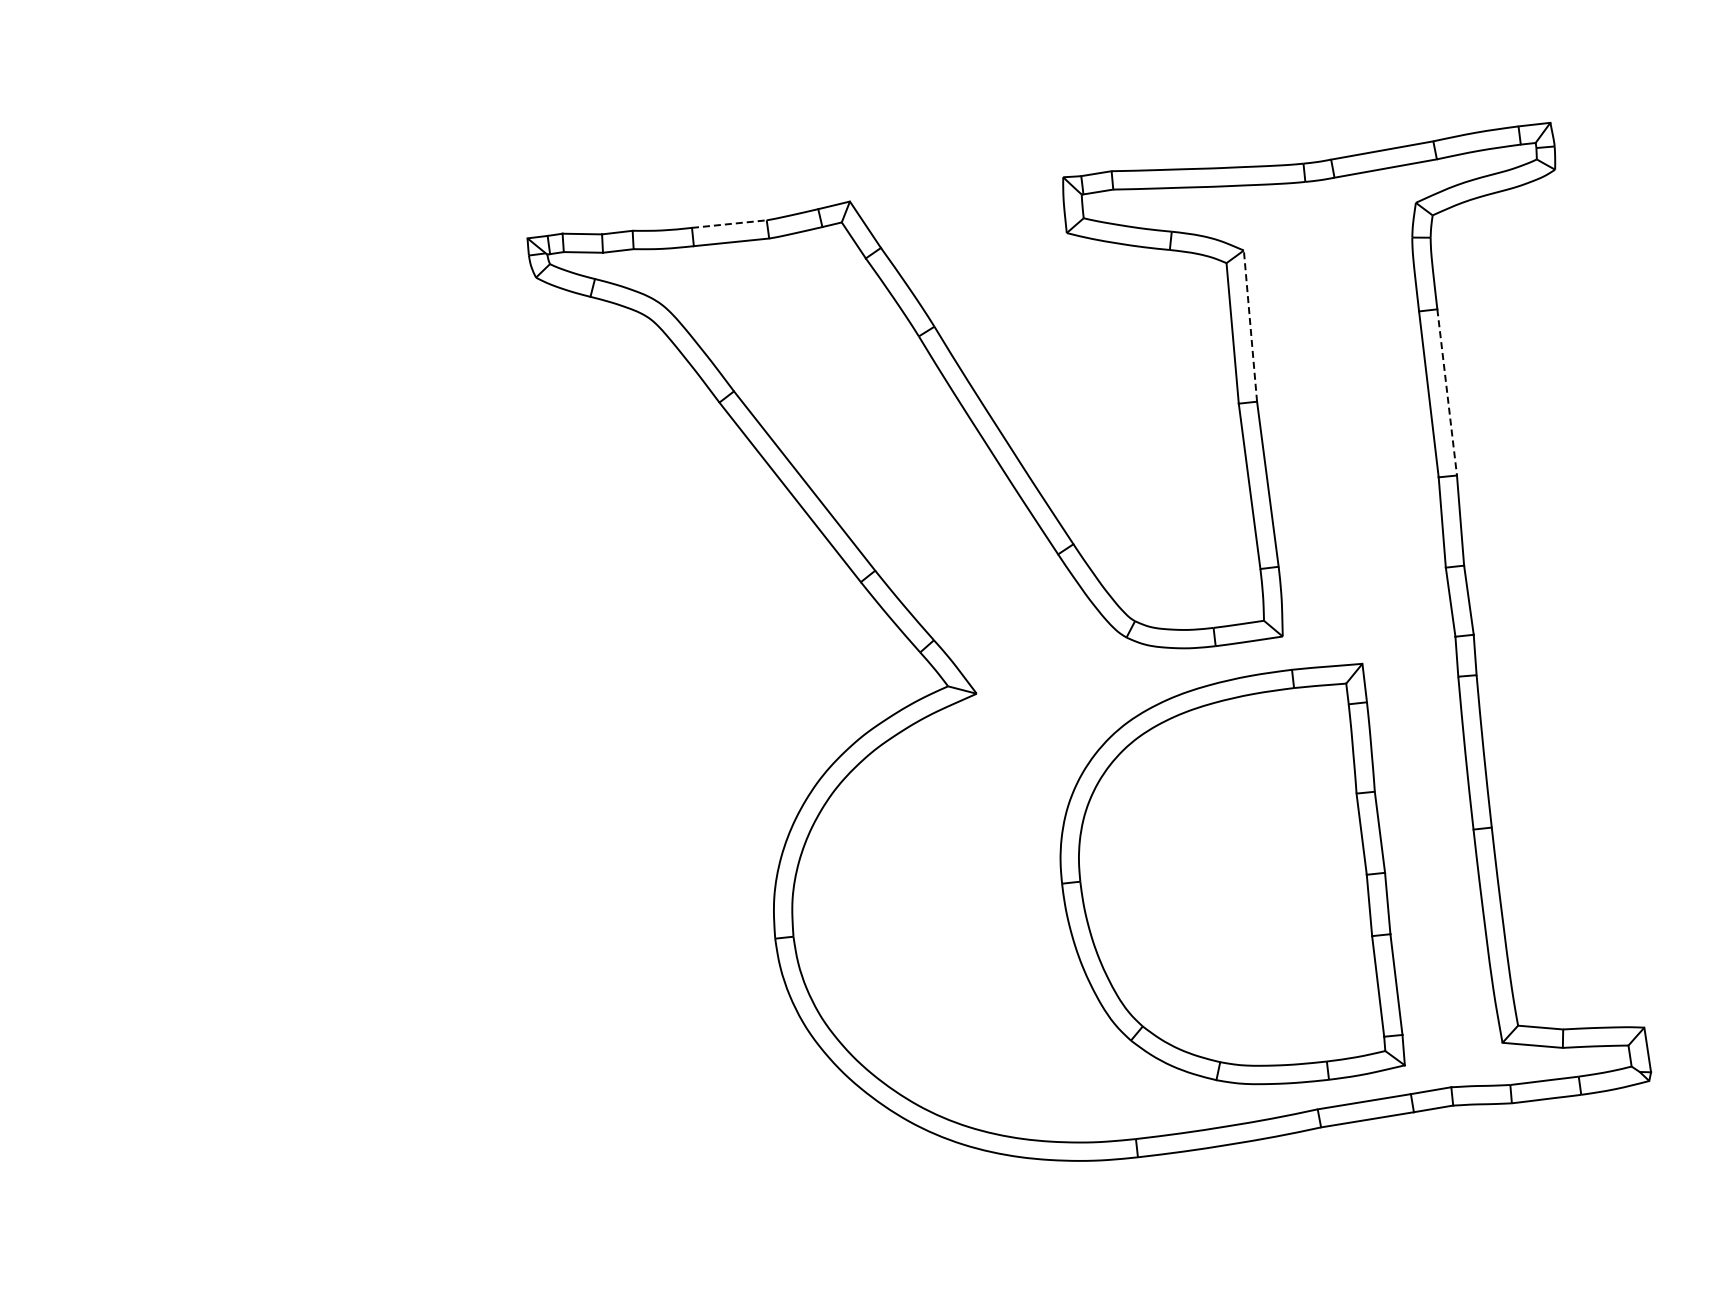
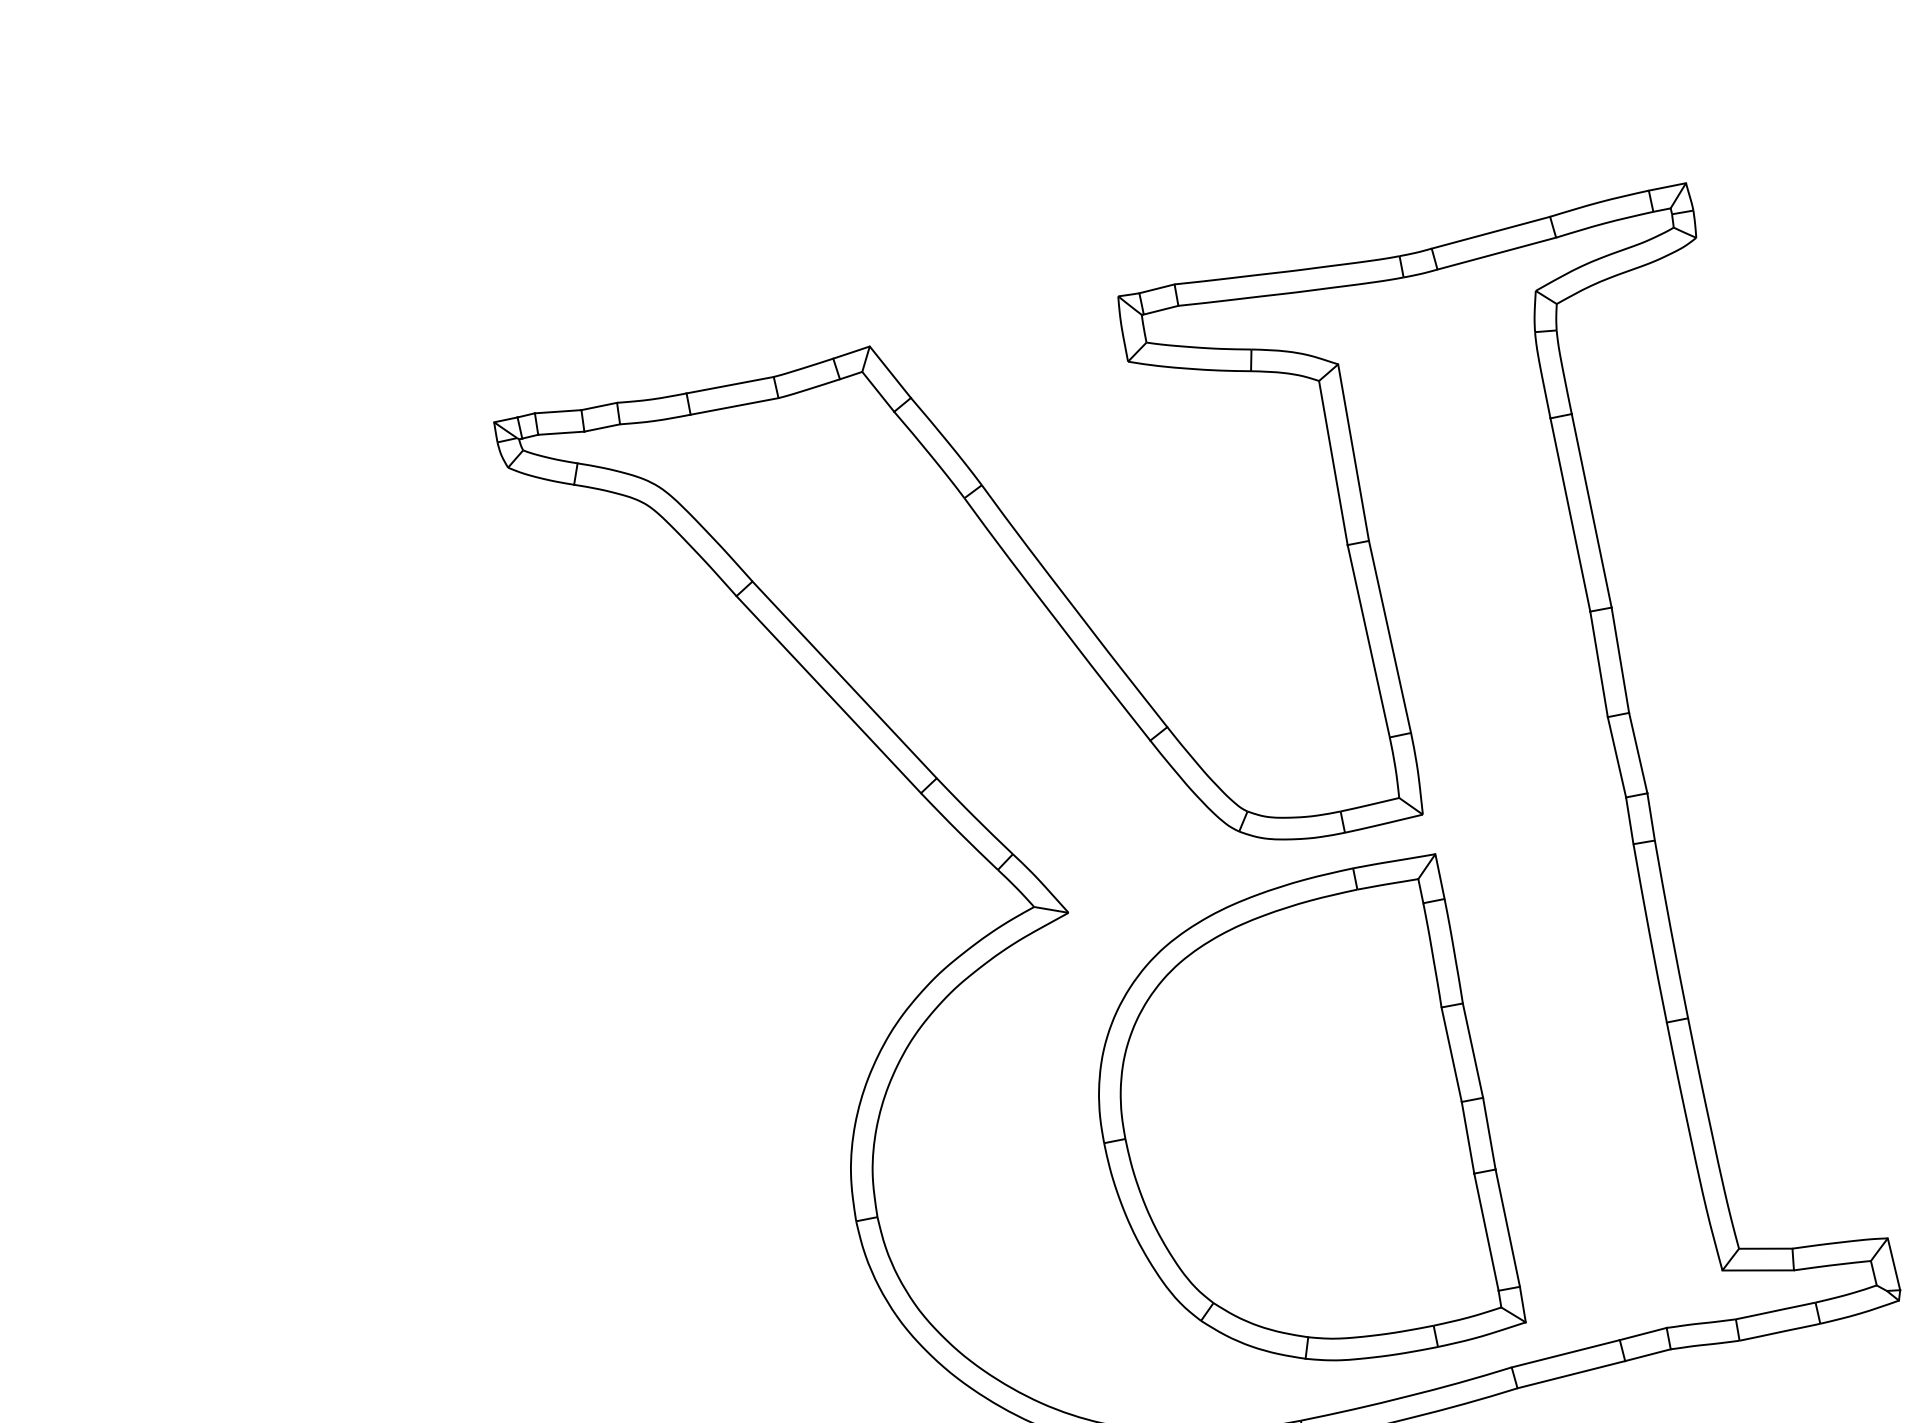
line: (729, 224) -> (730, 385), dashed -> solid
line: (1250, 326) -> (1353, 453), dashed -> solid
line: (1447, 392) -> (1592, 510), dashed -> solid
part: (1232, 873) -> (1303, 1114), moved

